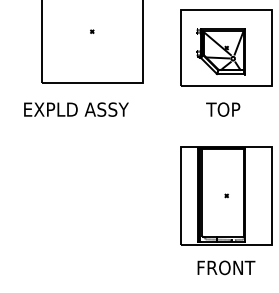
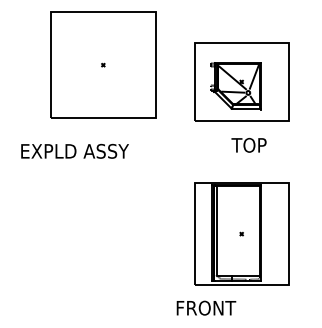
text: (75, 108) -> (74, 150), moved
text: (222, 109) -> (248, 145), moved
text: (226, 267) -> (206, 307), moved

